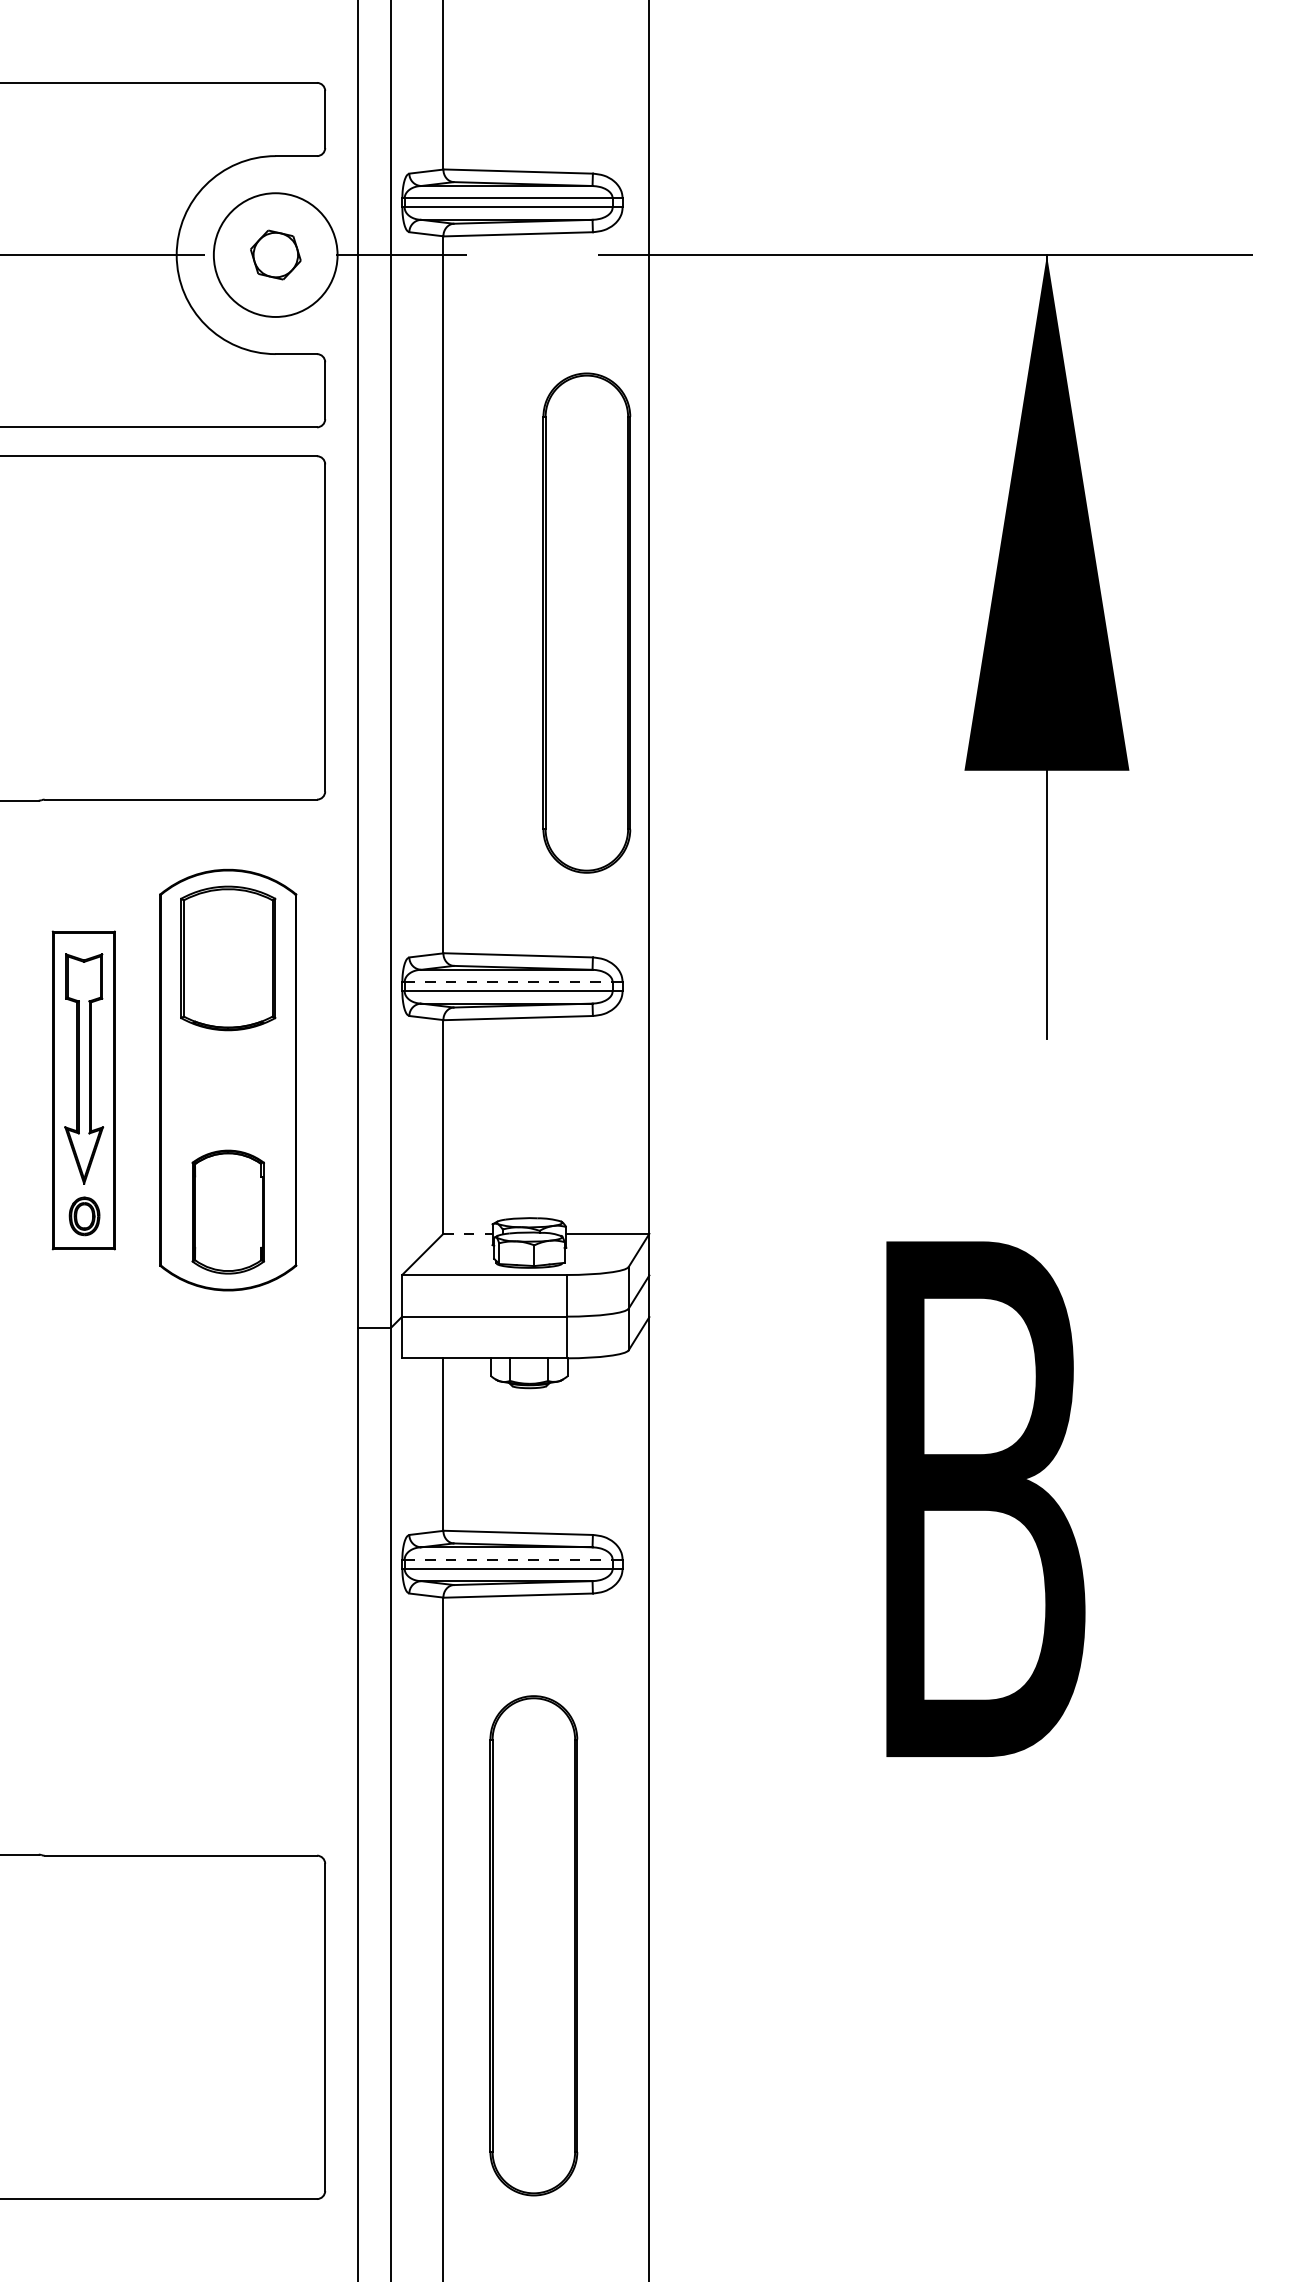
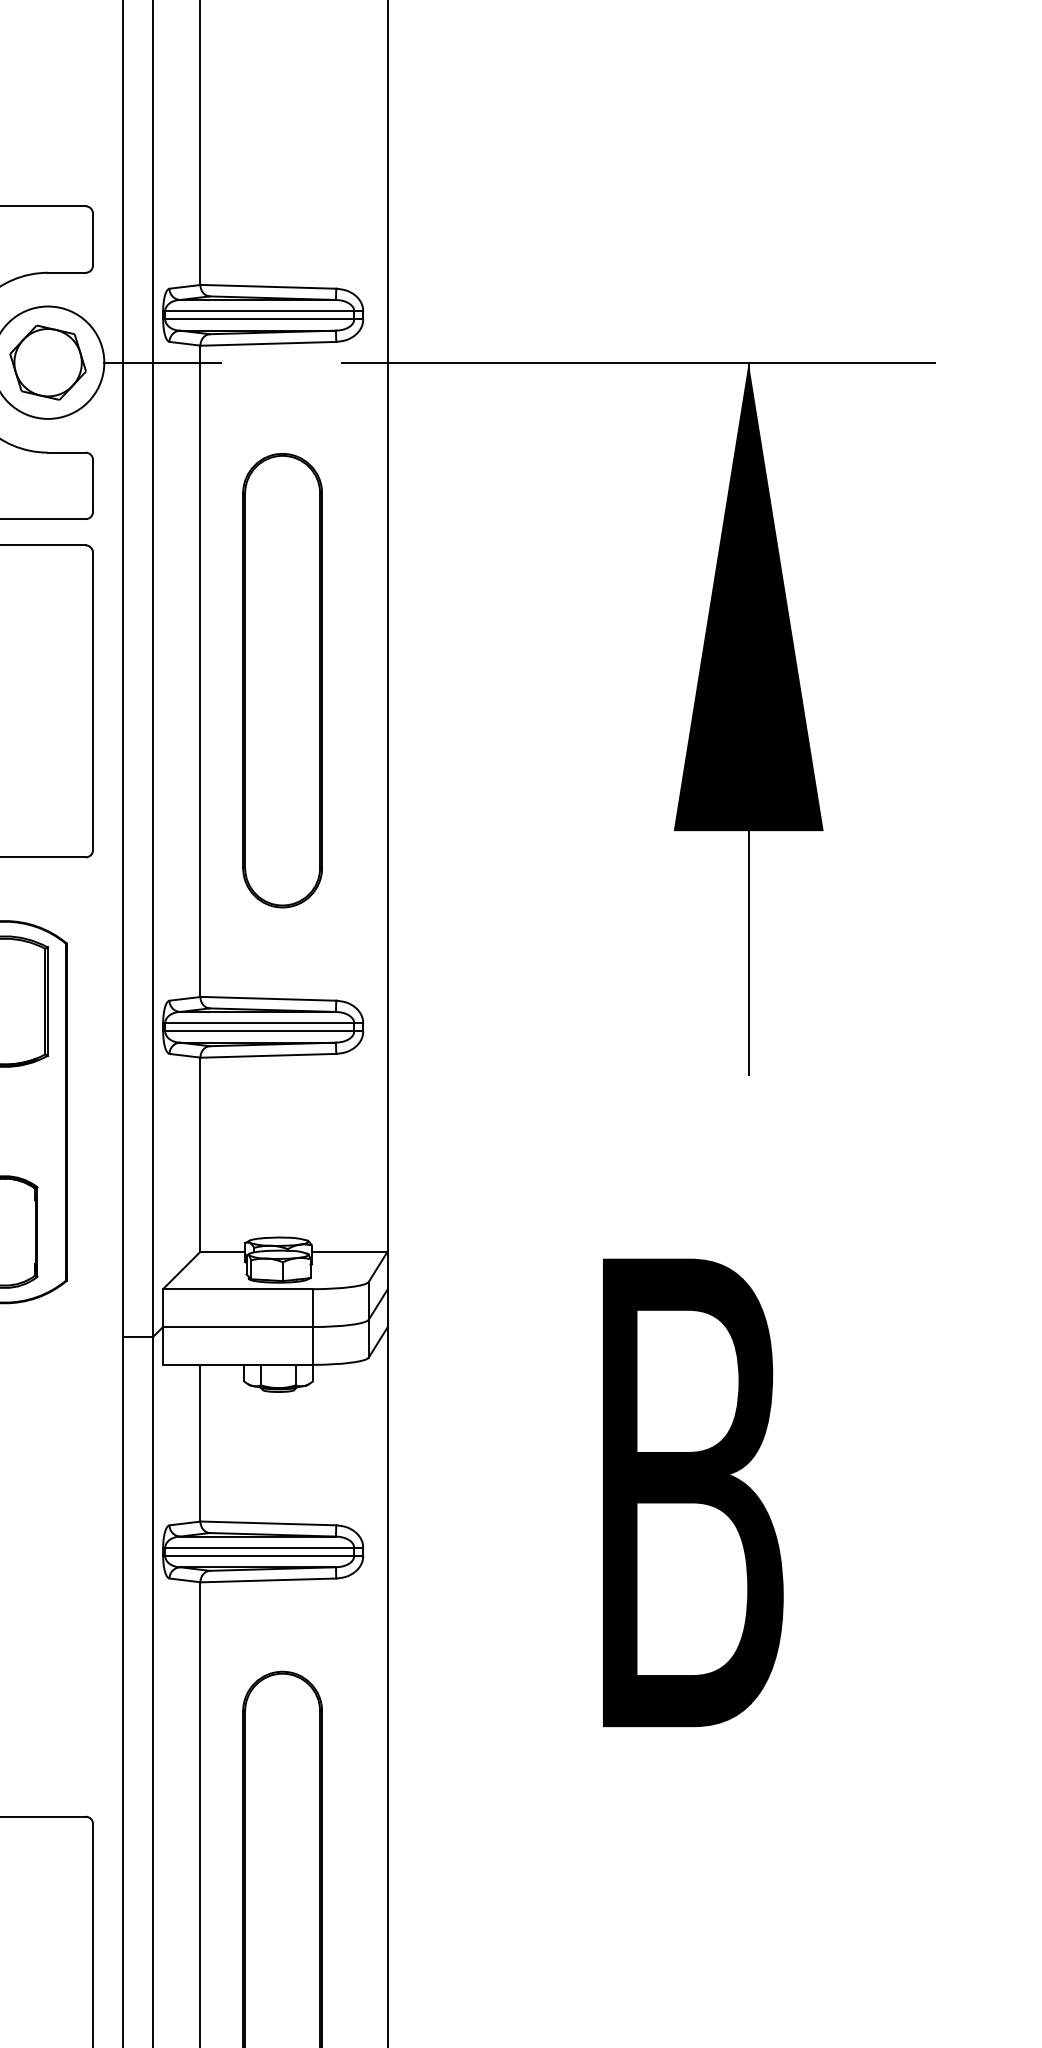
part: (275, 254) -> (47, 362), size x1.67
part: (586, 622) -> (282, 680), moved
line: (508, 982) -> (259, 1023), dashed -> solid
line: (467, 1233) -> (222, 1251), dashed -> solid
line: (508, 1559) -> (259, 1547), dashed -> solid

